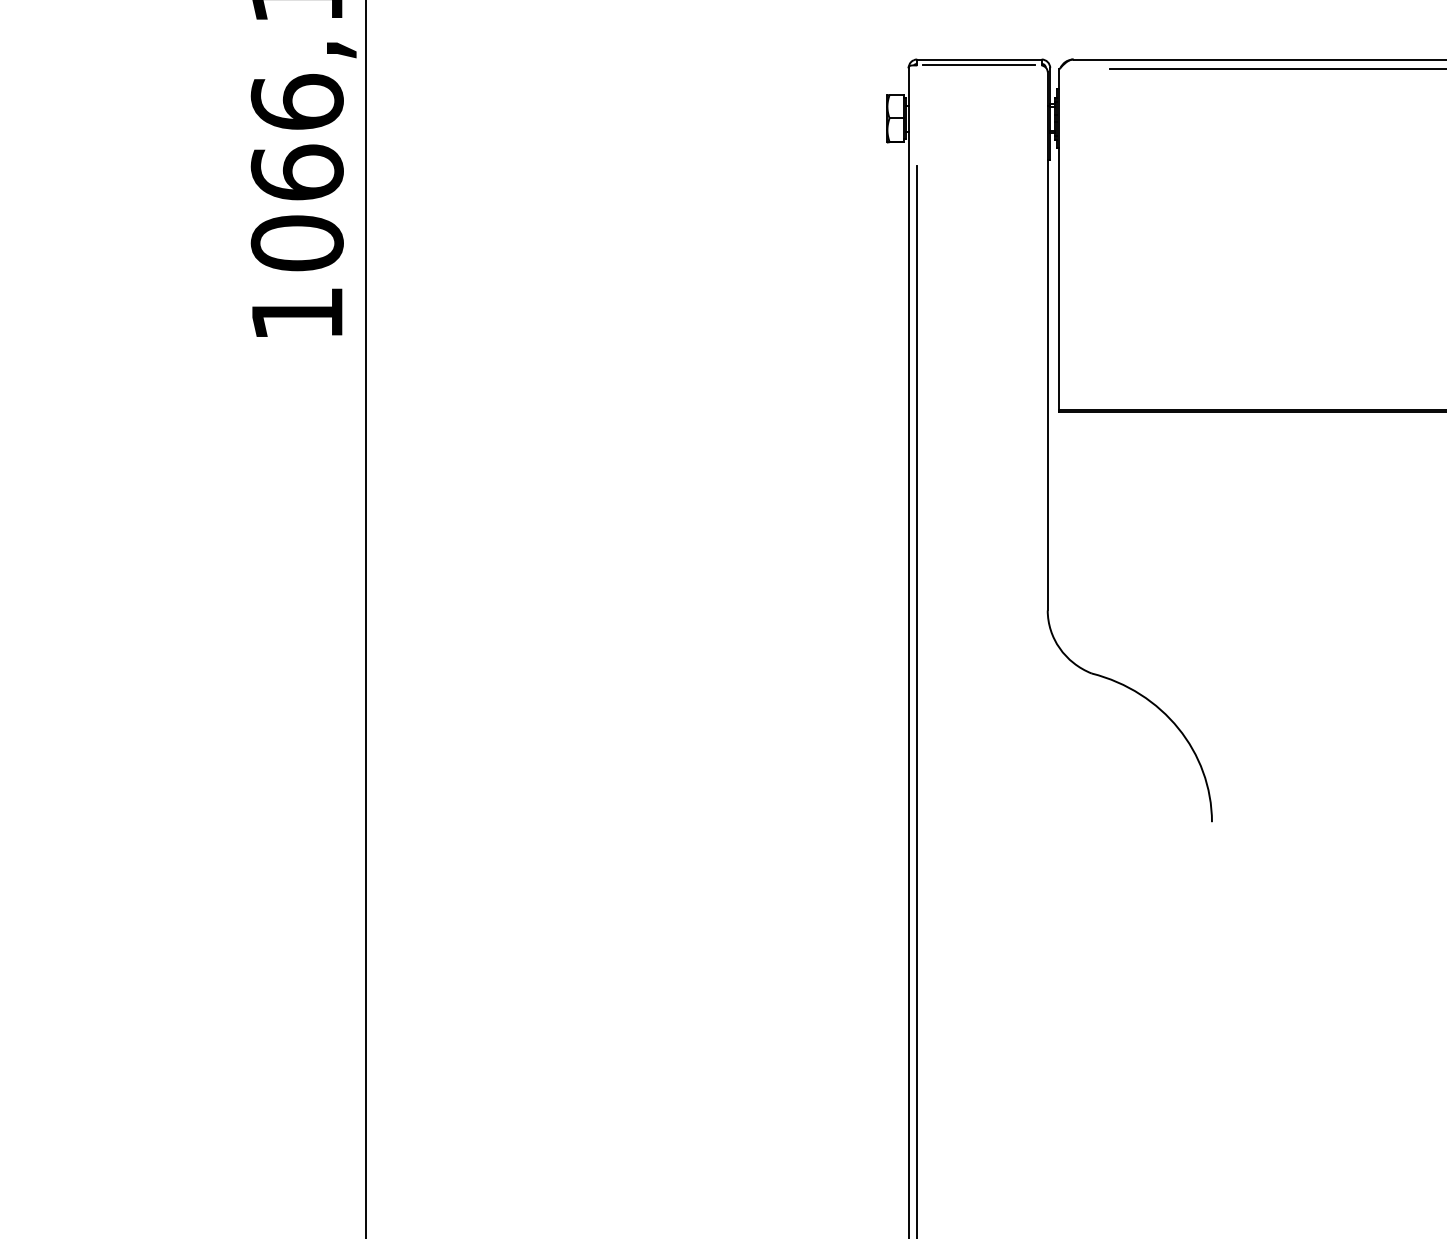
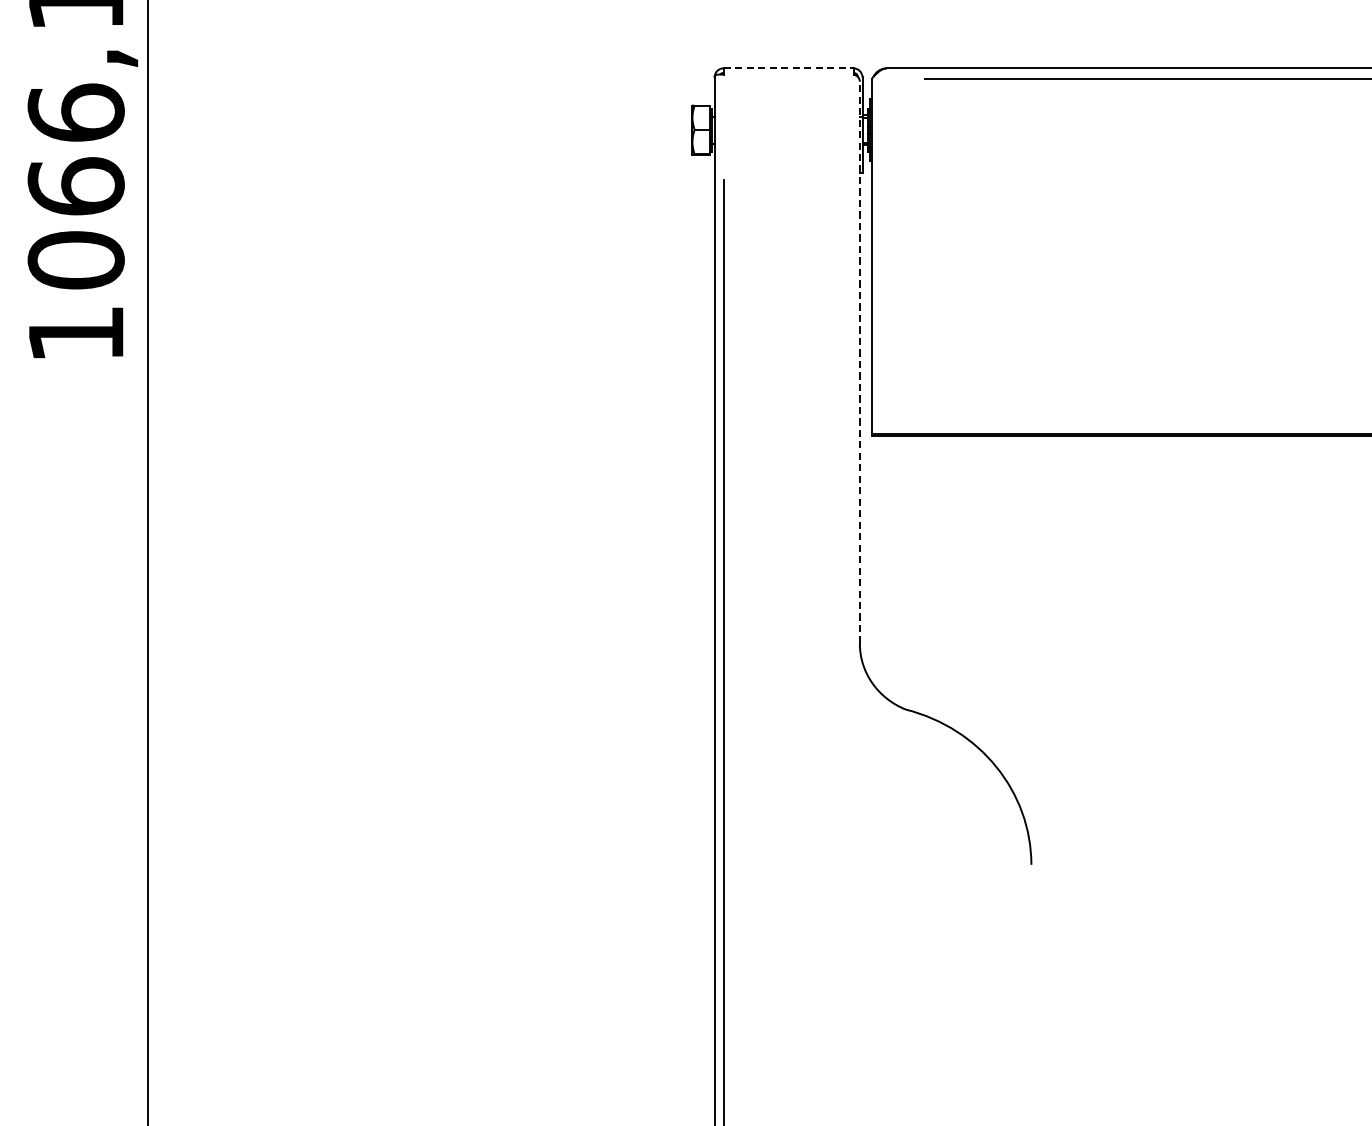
line: (979, 59) -> (788, 68), solid -> dashed
line: (979, 65) -> (788, 74), removed
line: (1047, 340) -> (859, 361), solid -> dashed

